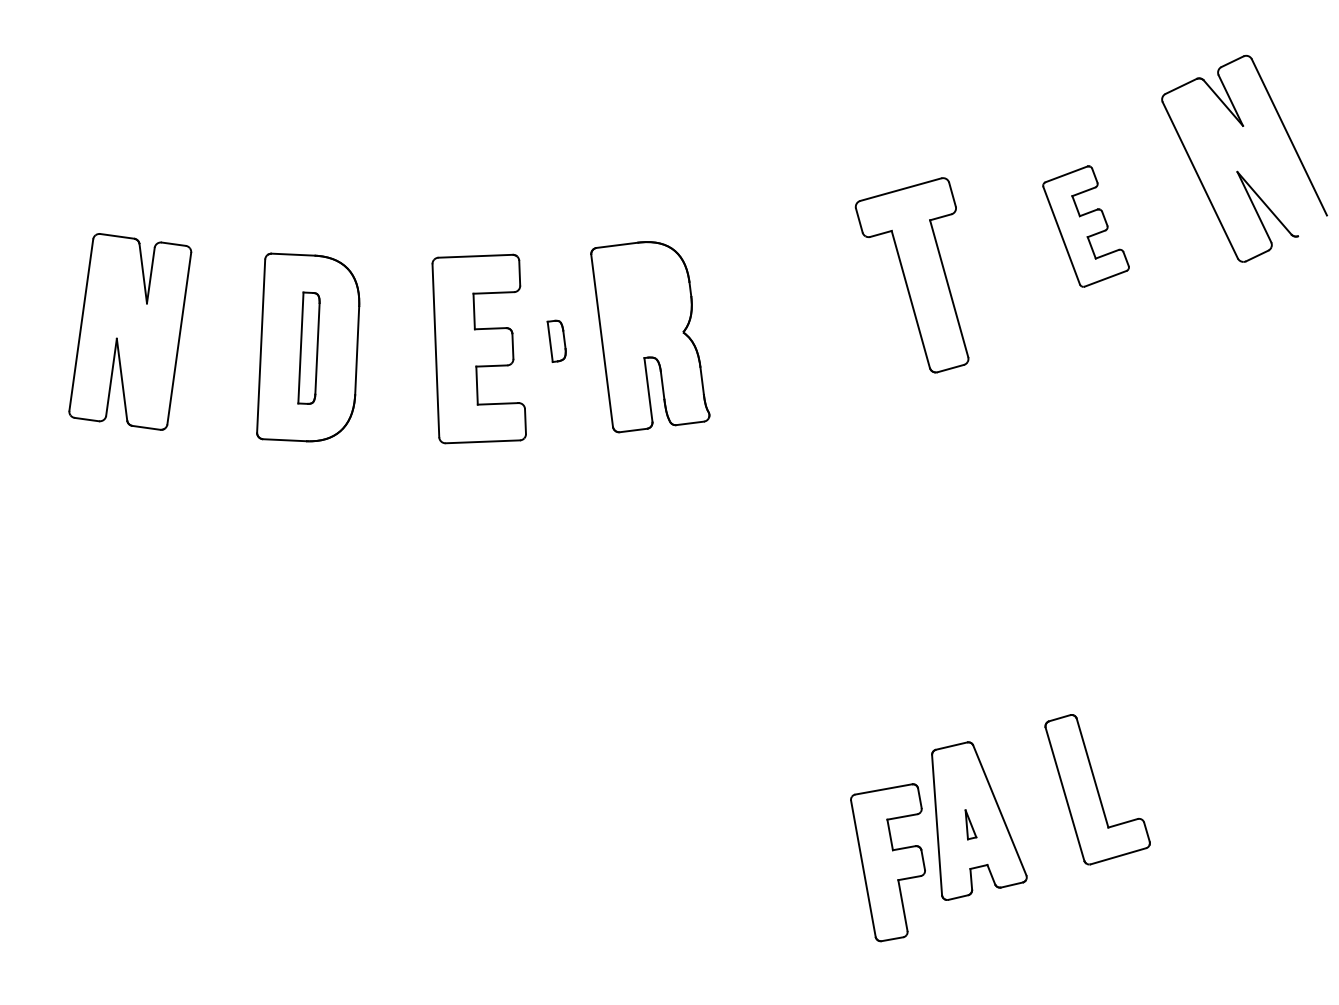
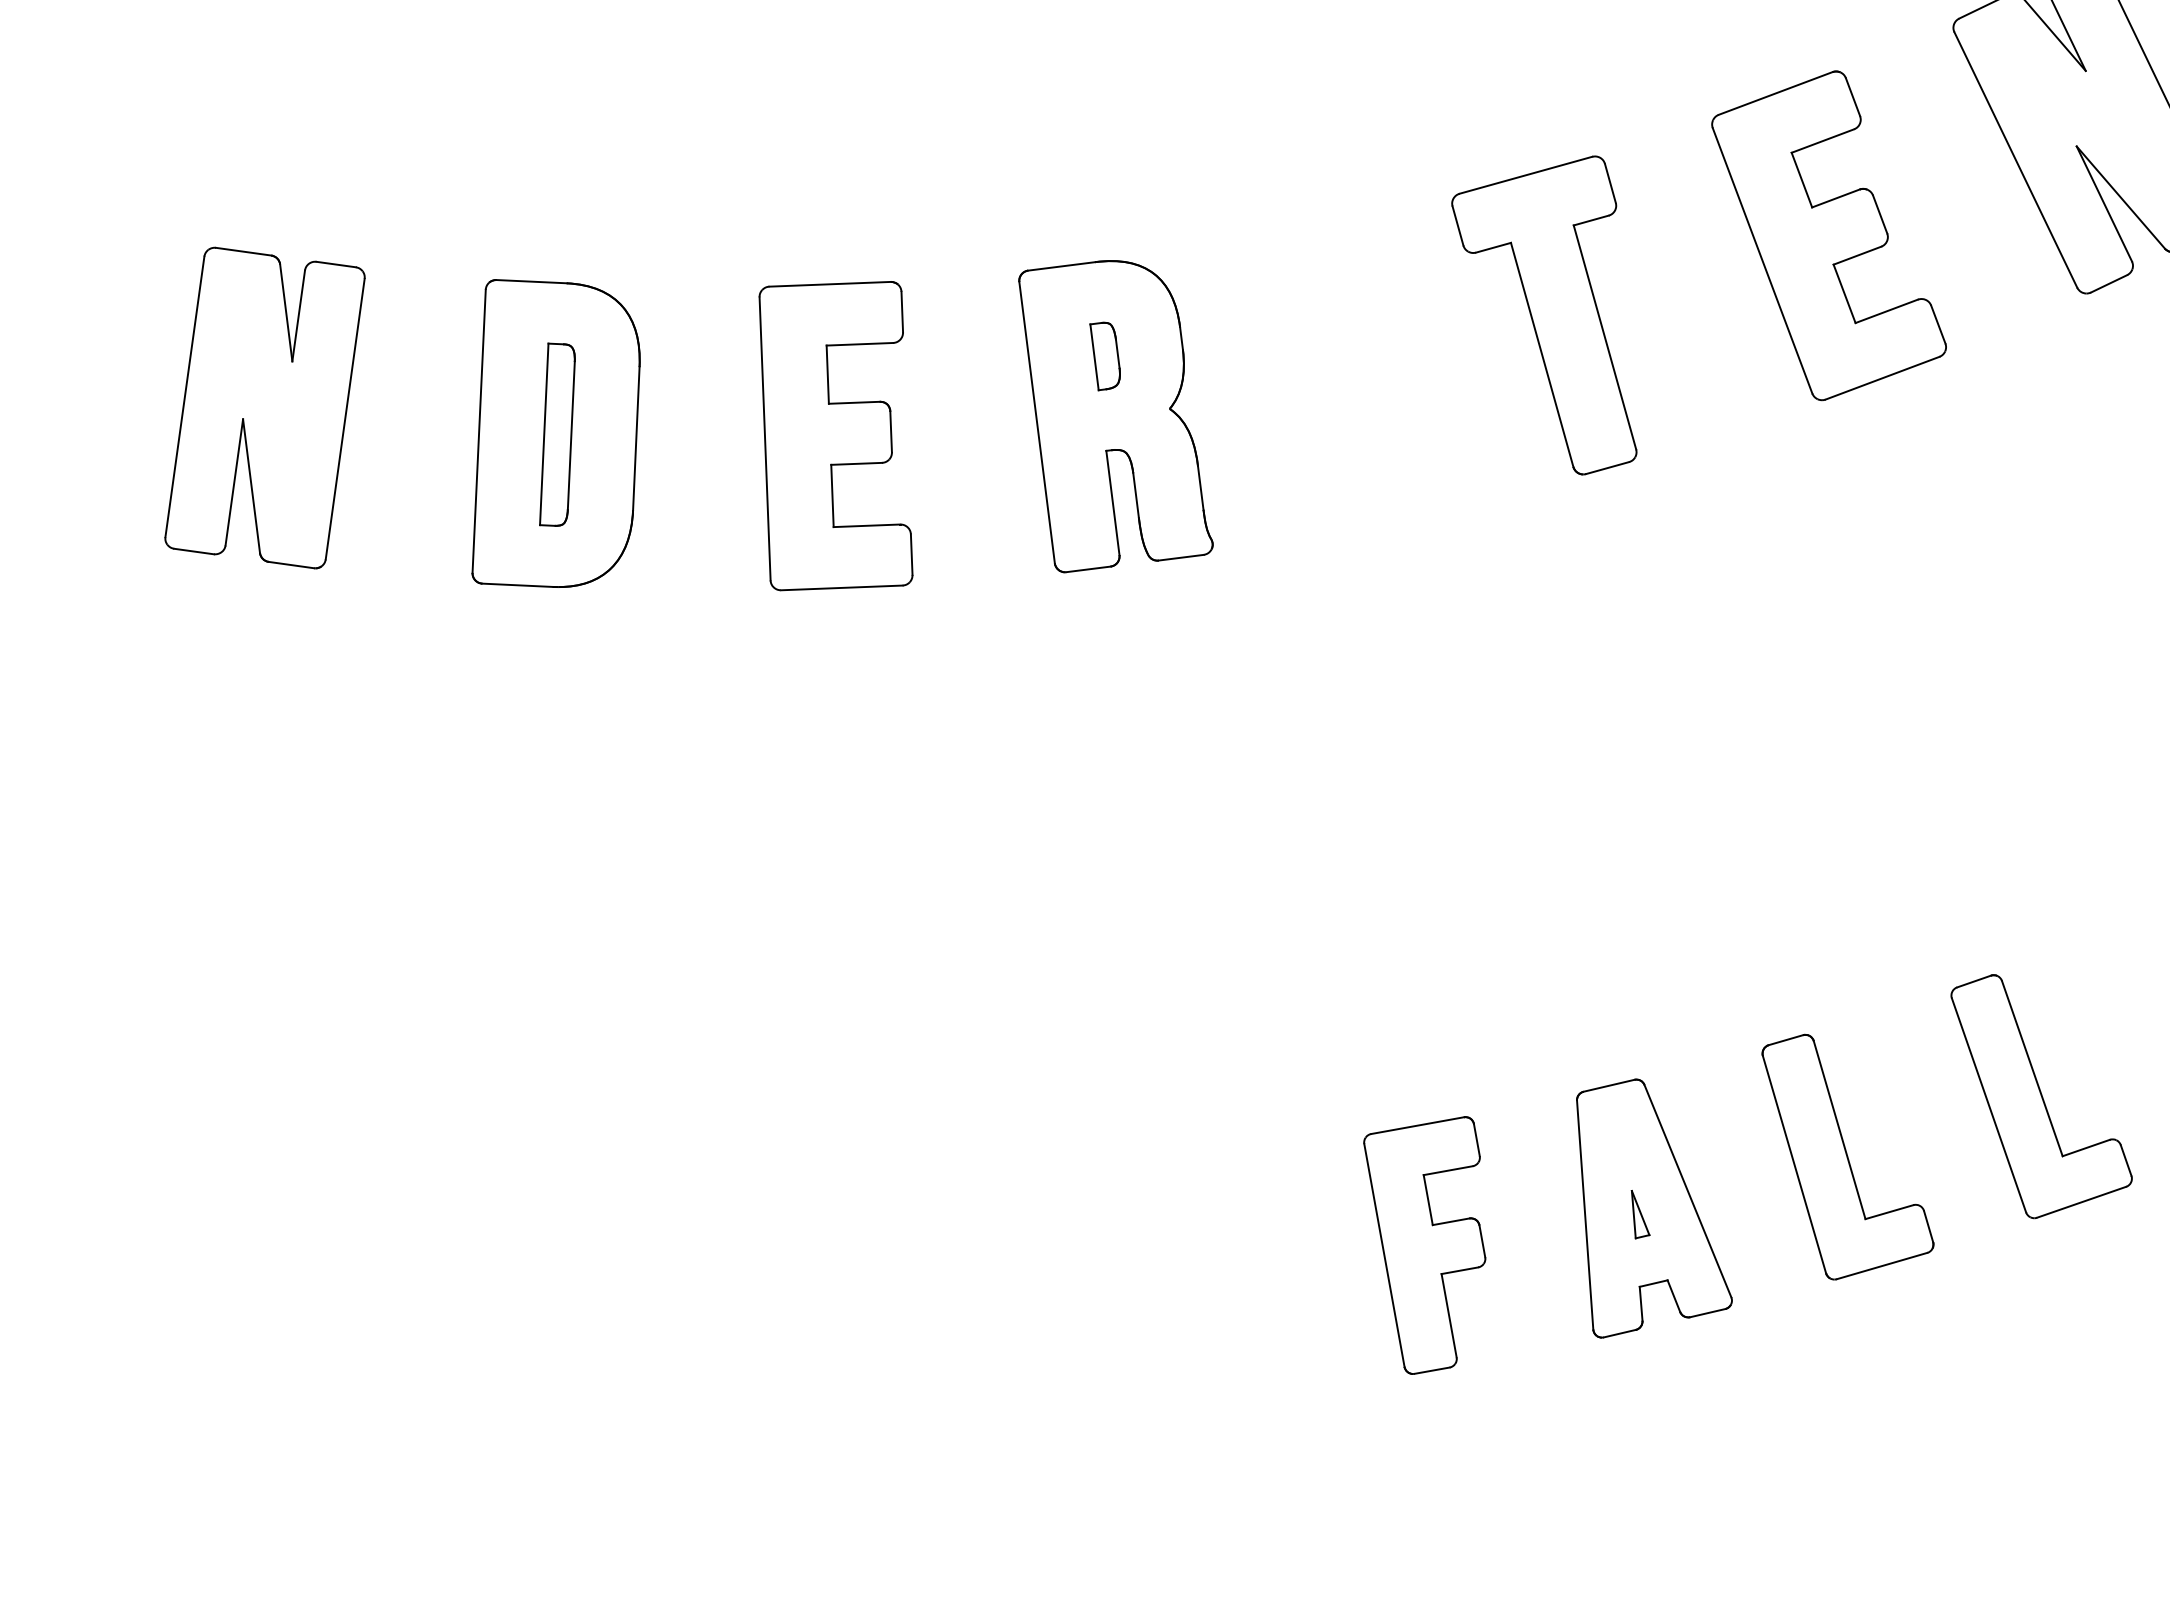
part: (1085, 226) -> (1828, 235), size x1.67
part: (556, 340) -> (1104, 355), moved
part: (1216, 752) -> (2042, 1096), added
part: (887, 862) -> (1423, 1245), moved

